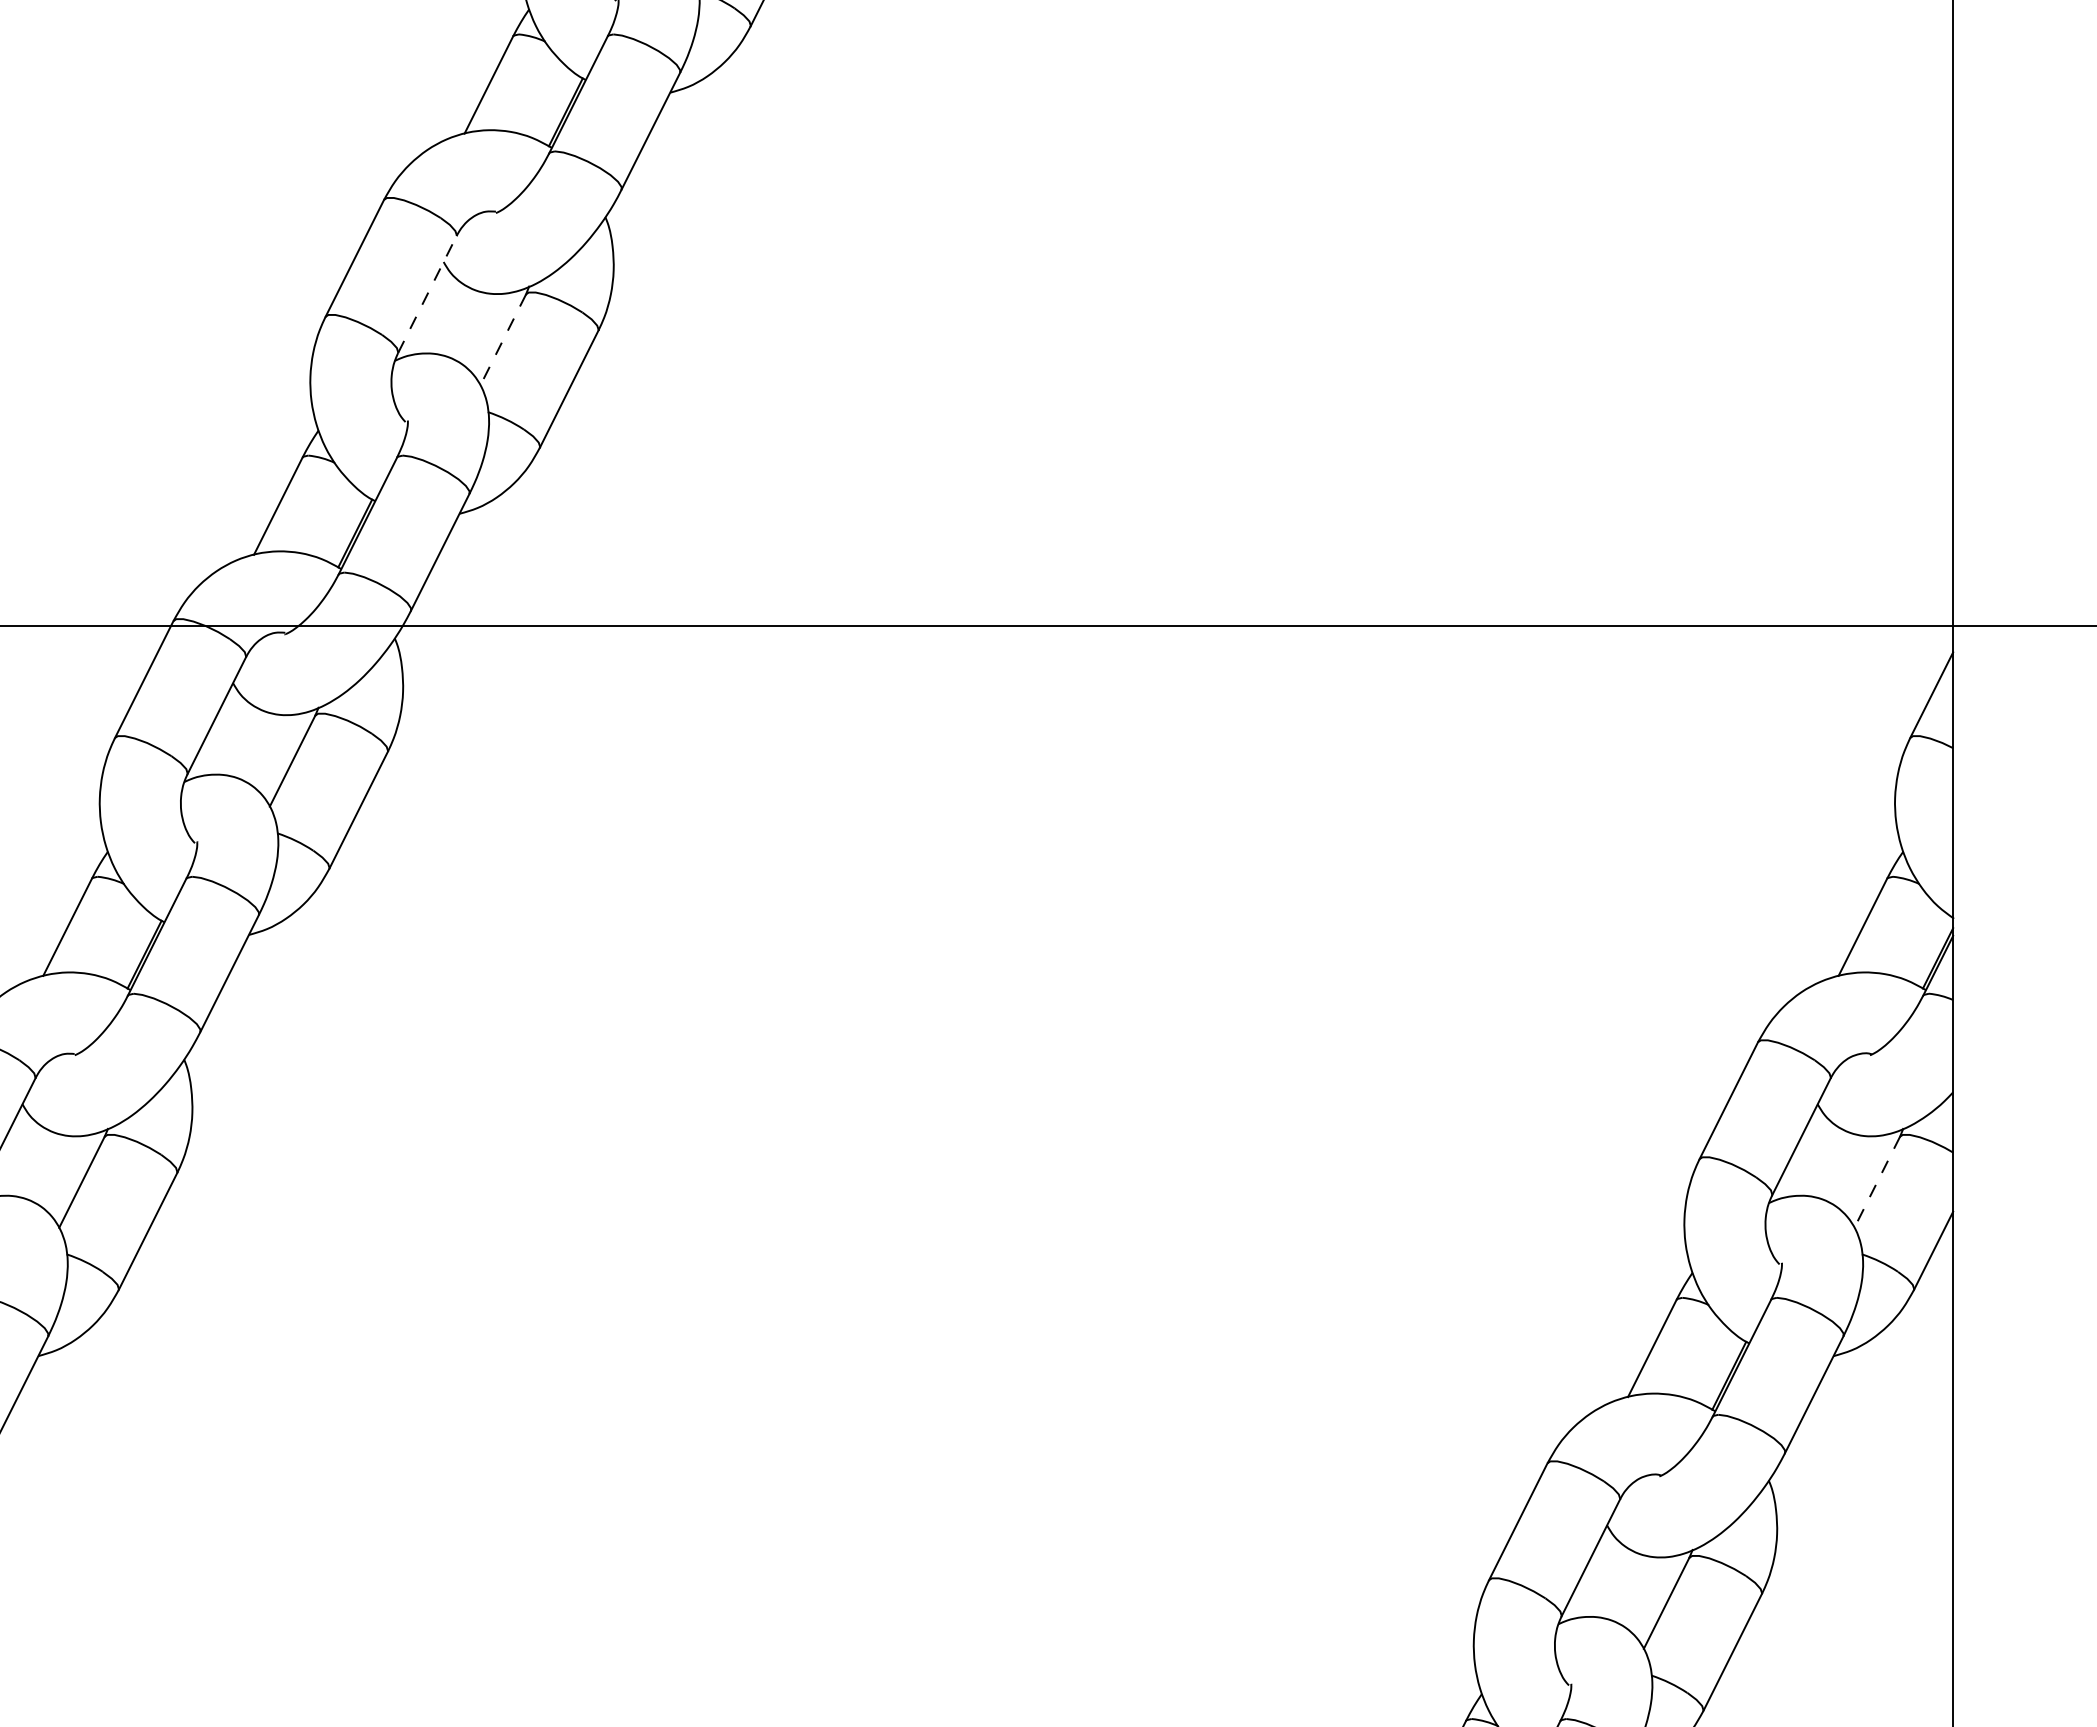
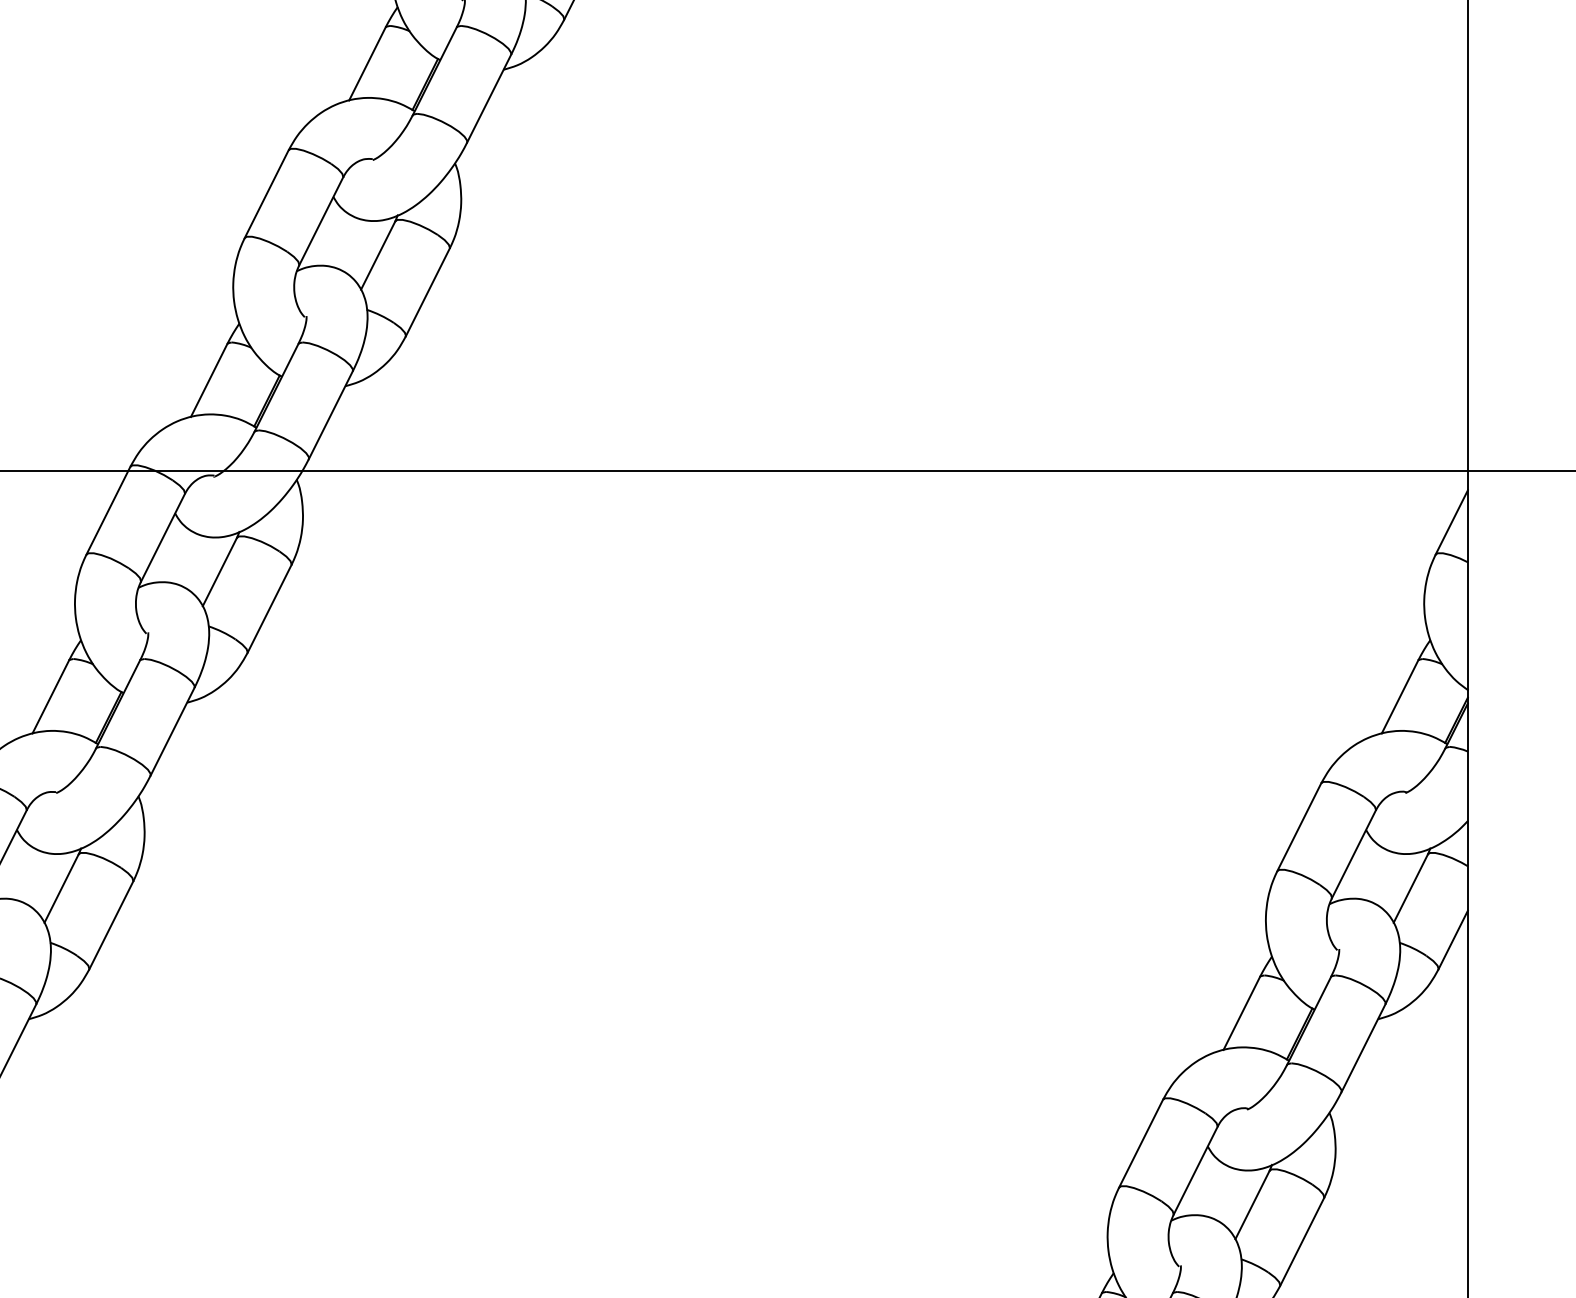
line: (427, 293) -> (321, 220), dashed -> solid
line: (502, 339) -> (377, 255), dashed -> solid
line: (1876, 1182) -> (1410, 888), dashed -> solid

